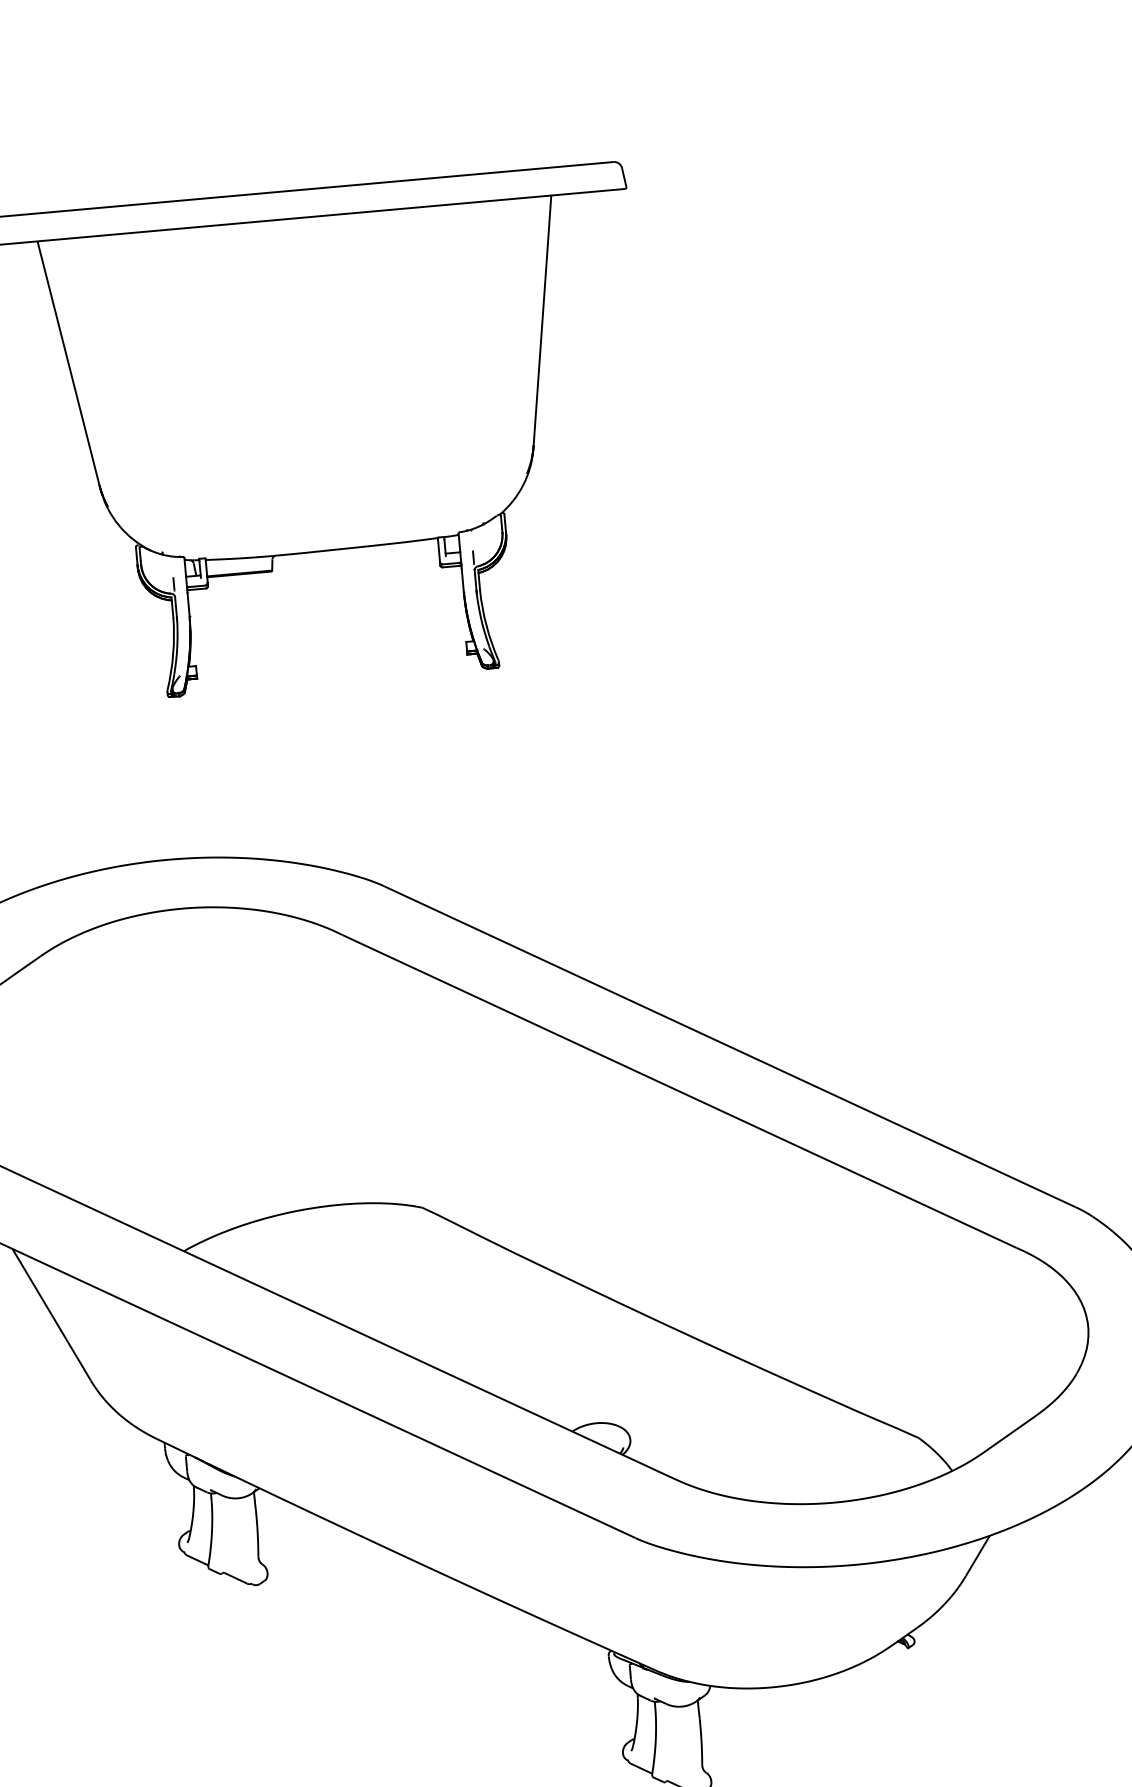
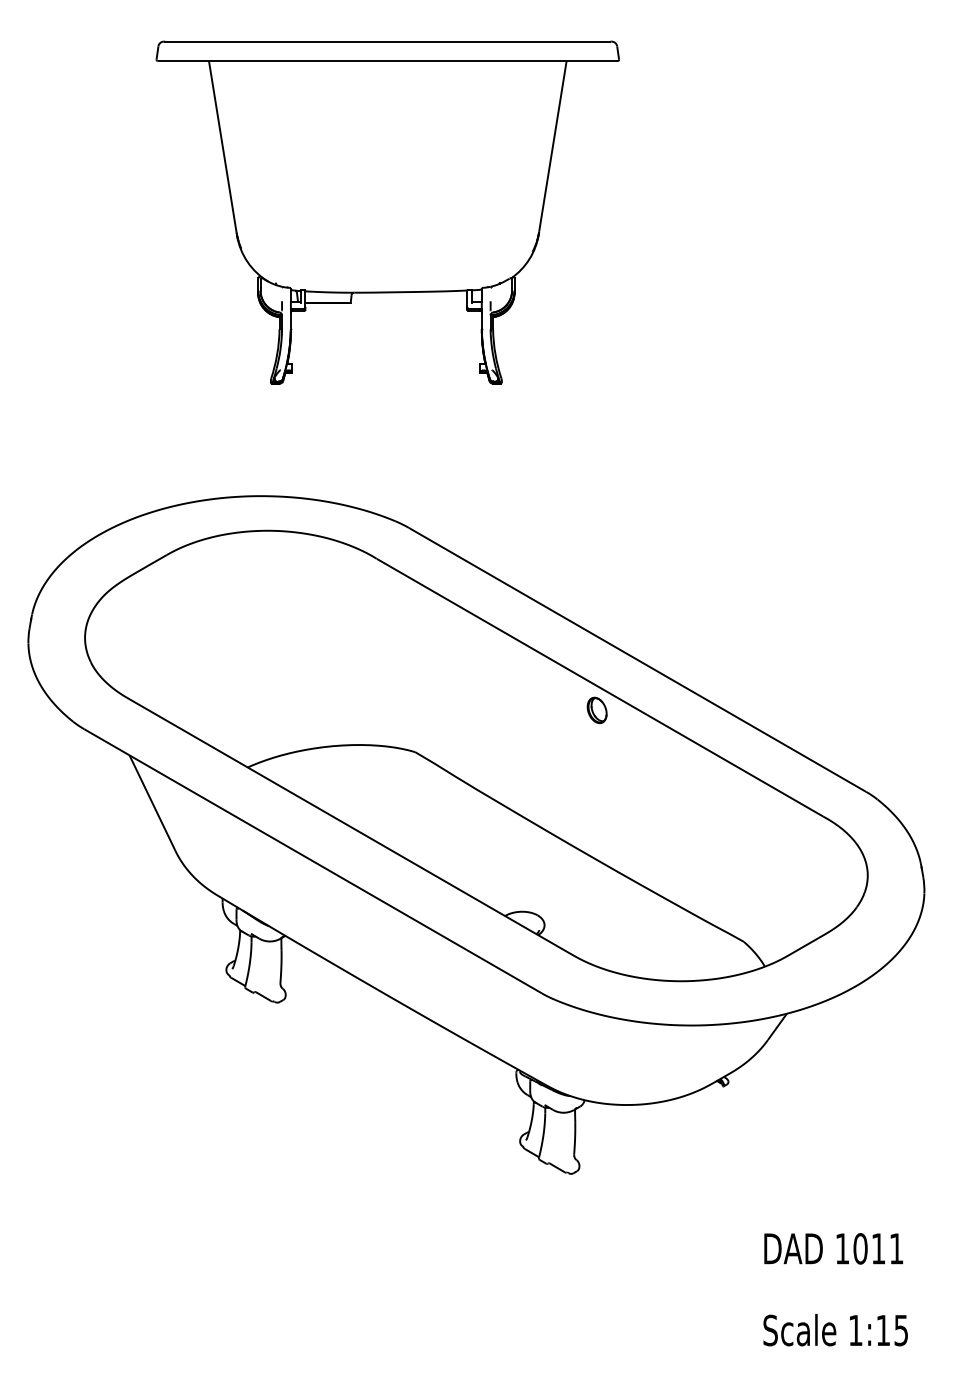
part: (677, 1124) -> (596, 710), added

